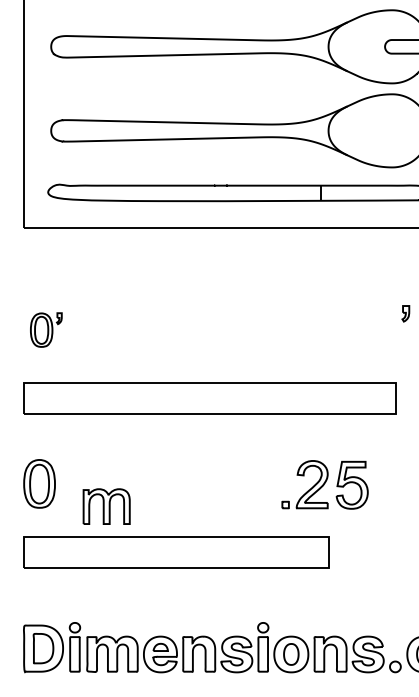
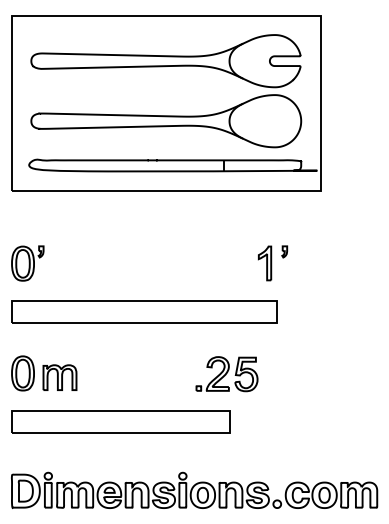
part: (45, 330) -> (27, 263), size x1.43
part: (378, 330) -> (265, 263), added
part: (106, 506) -> (59, 377), moved

